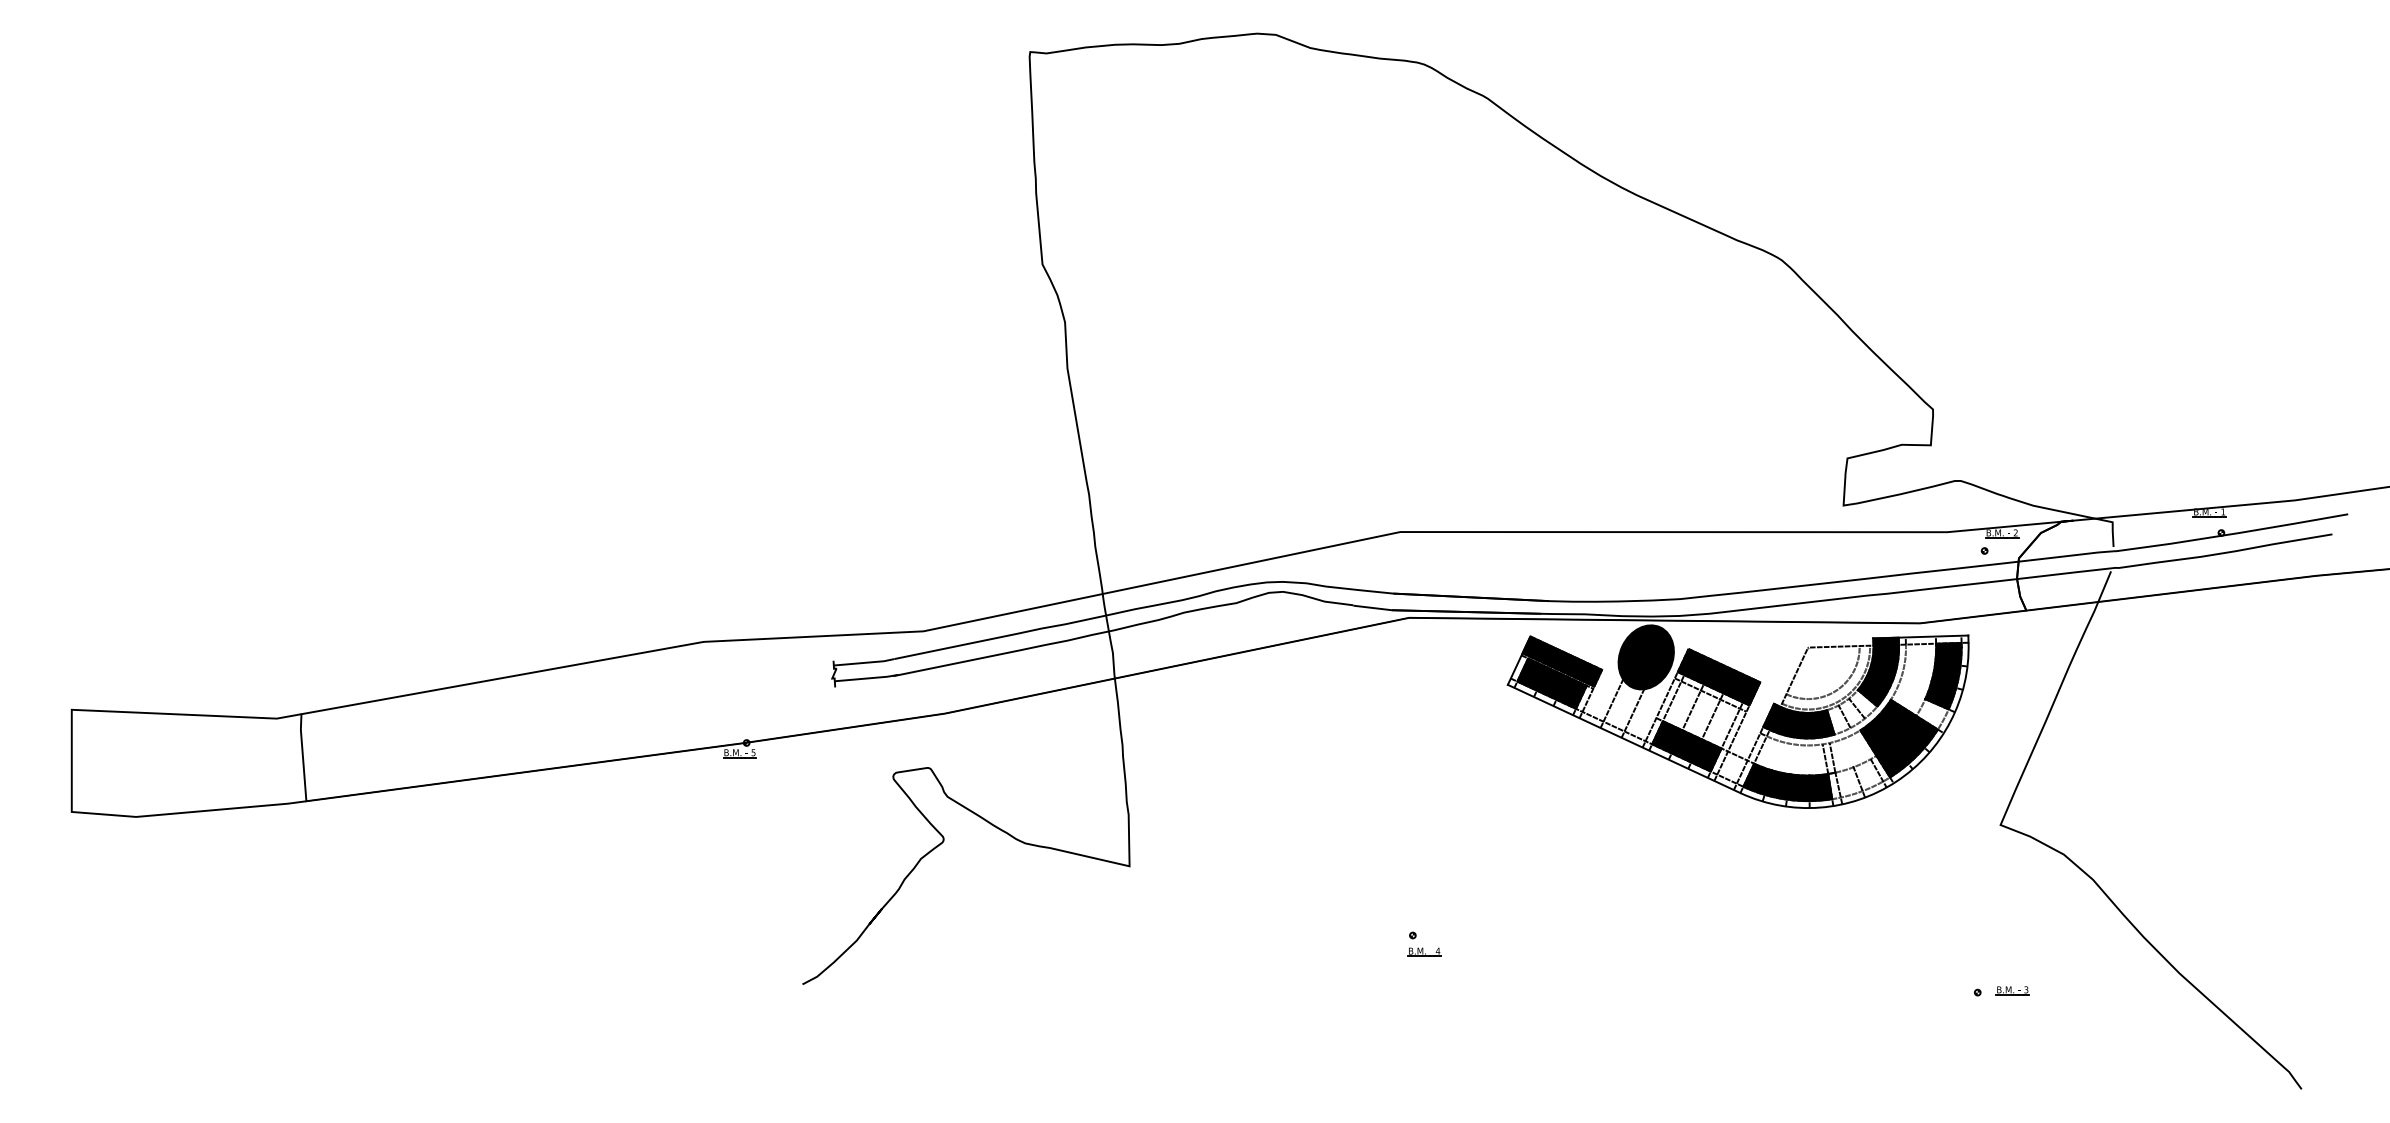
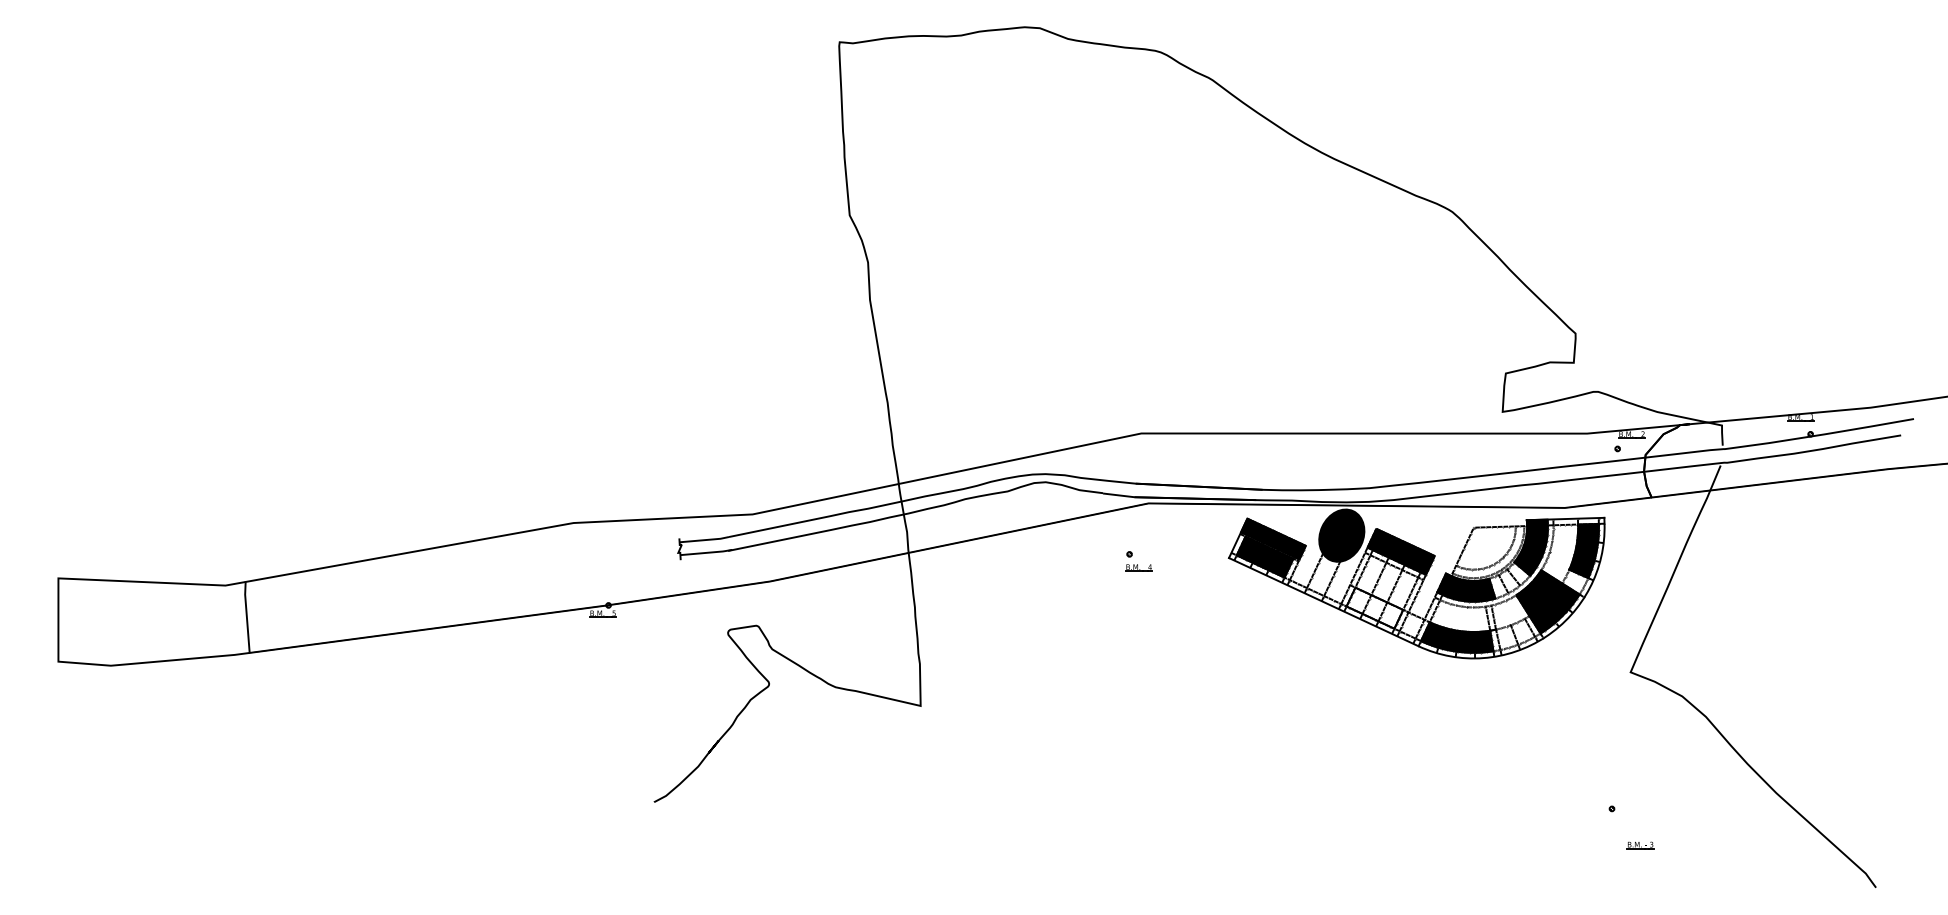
fill: (1686, 745) -> (1374, 607), removed
part: (1423, 944) -> (1138, 561), moved
part: (2012, 990) -> (1640, 845), moved

